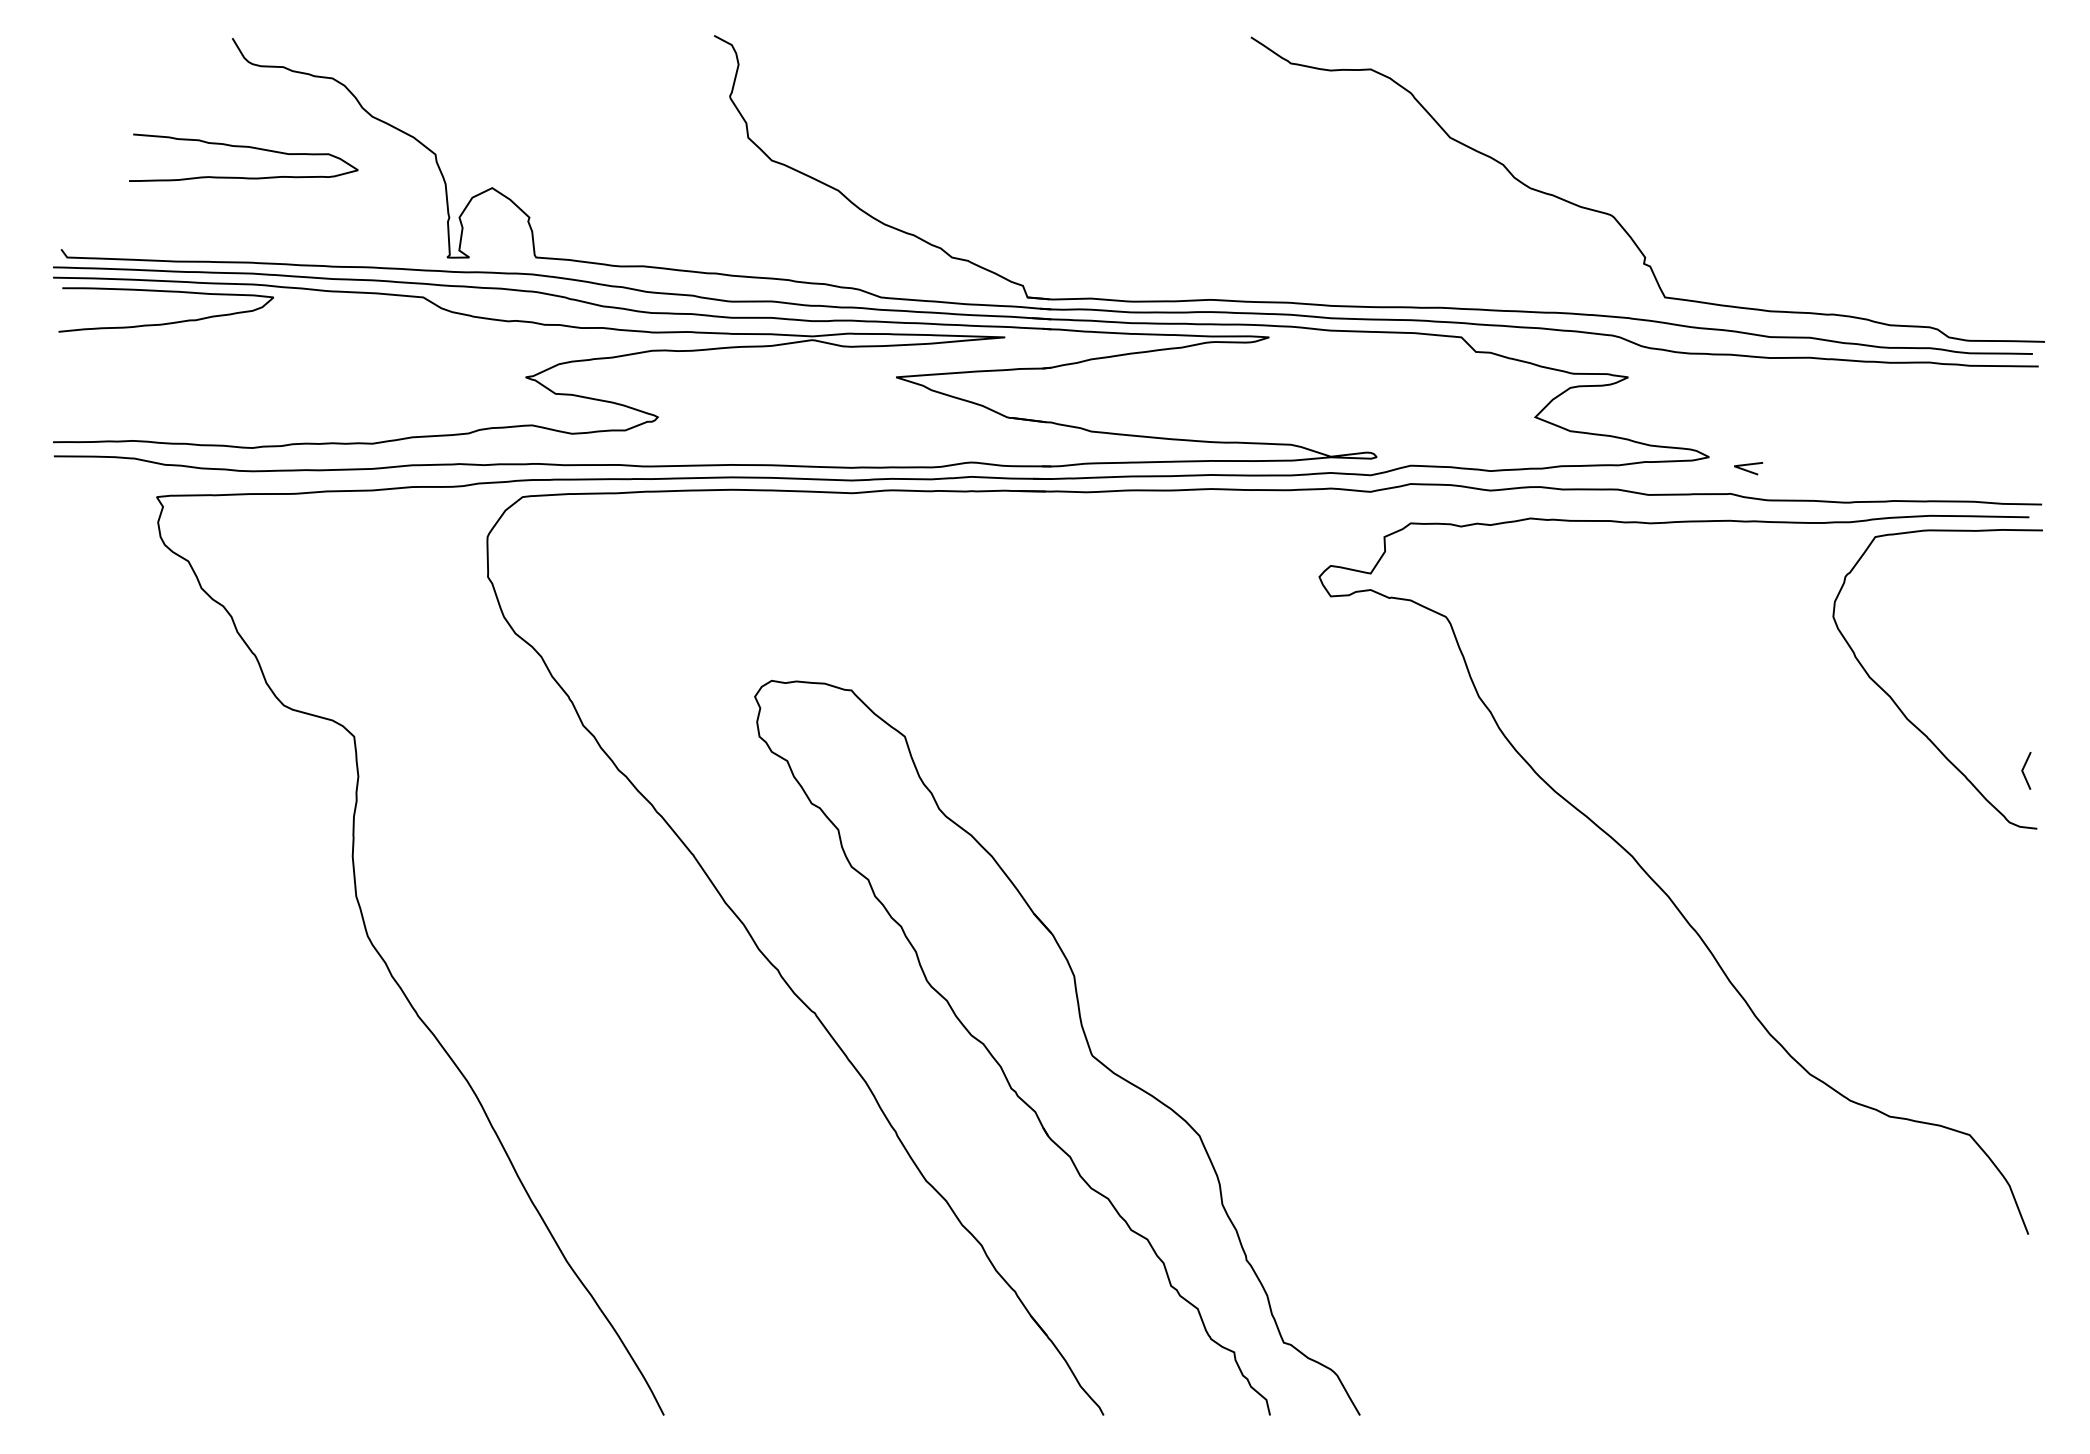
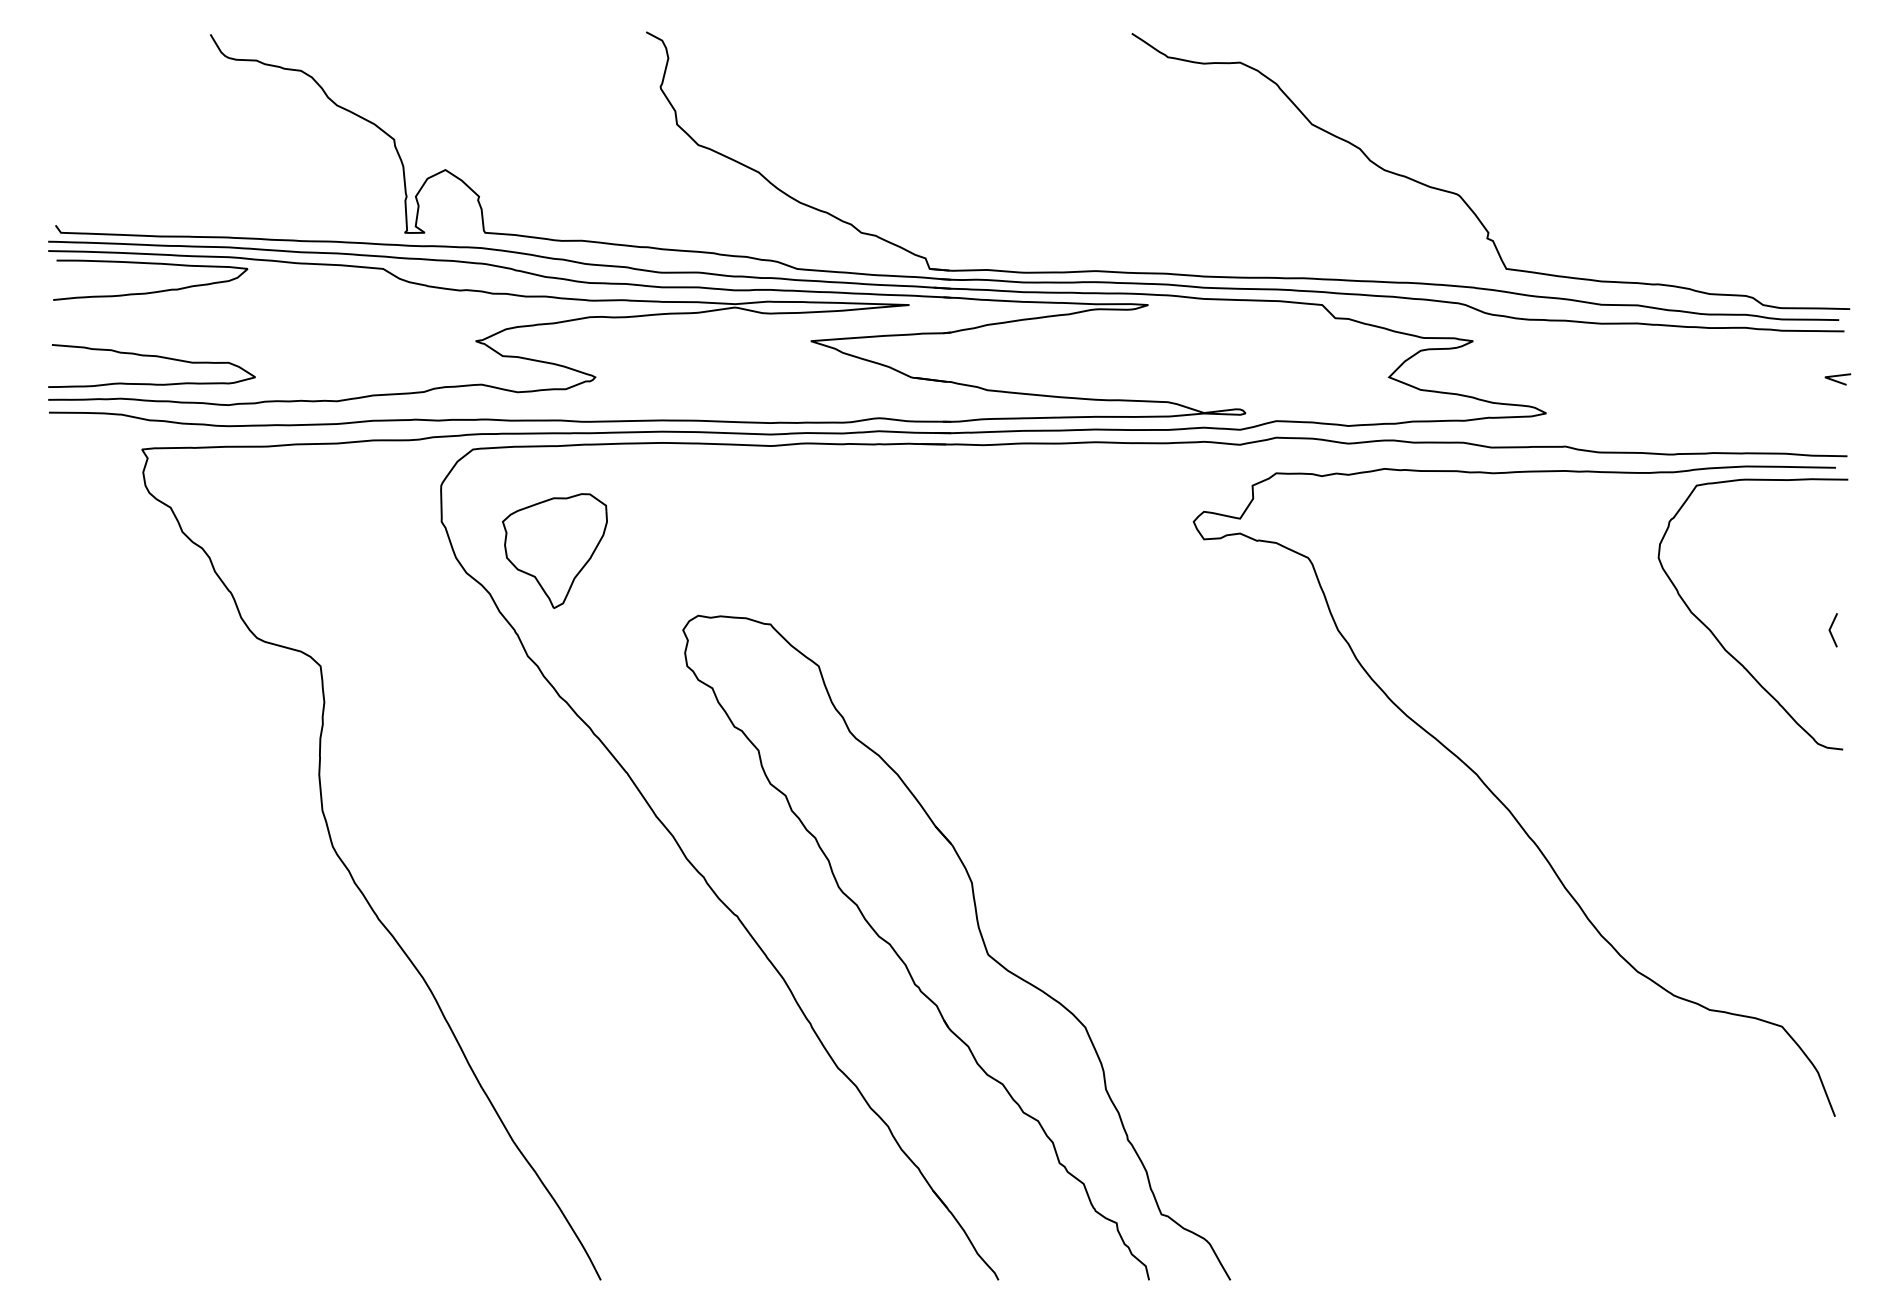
curve: (243, 147) -> (151, 356), moved
line: (1748, 470) -> (1837, 381), moved
part: (612, 609) -> (554, 551), added
line: (2024, 768) -> (1831, 628), moved

